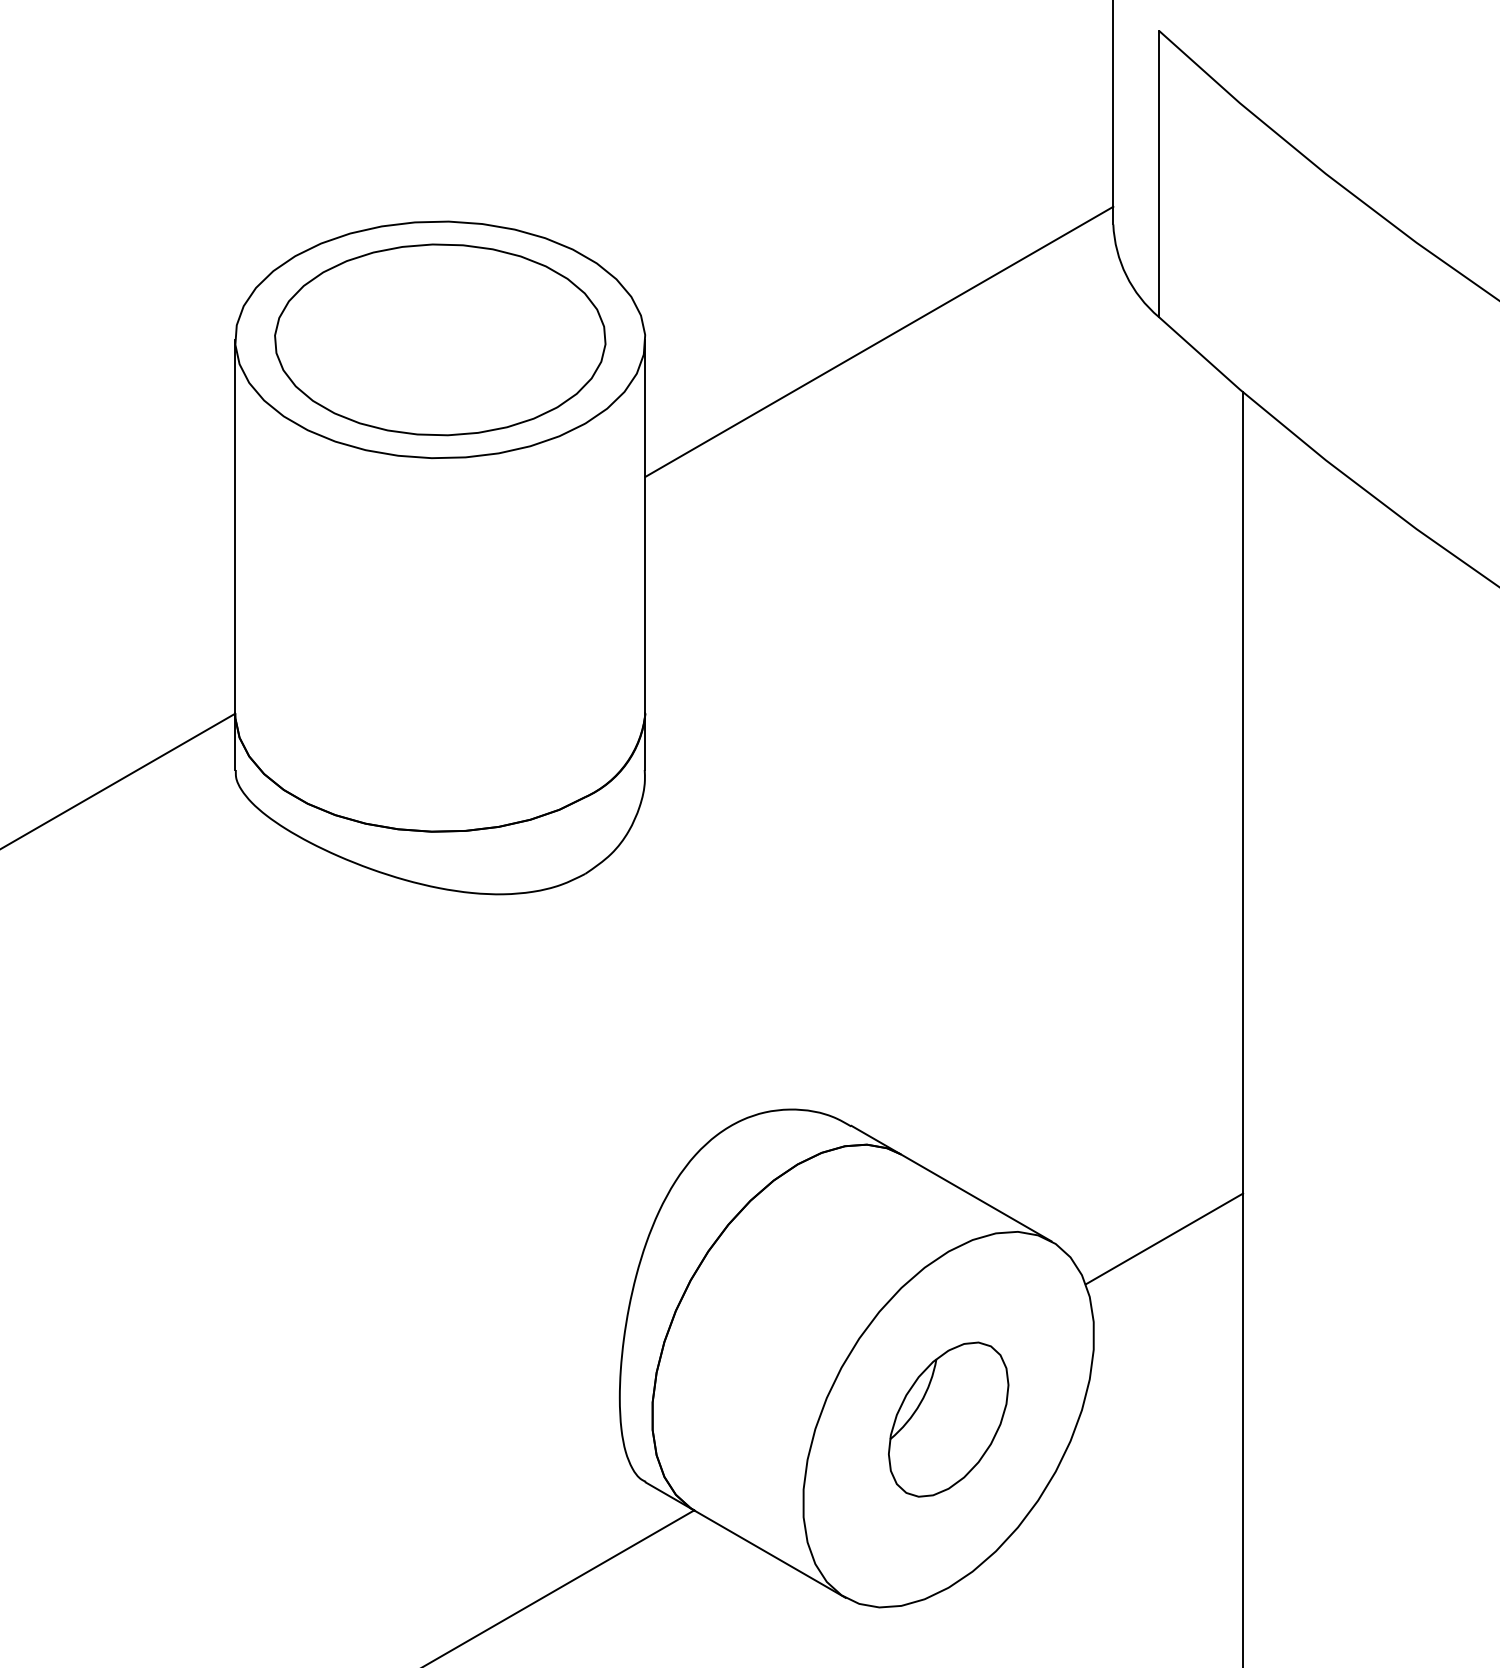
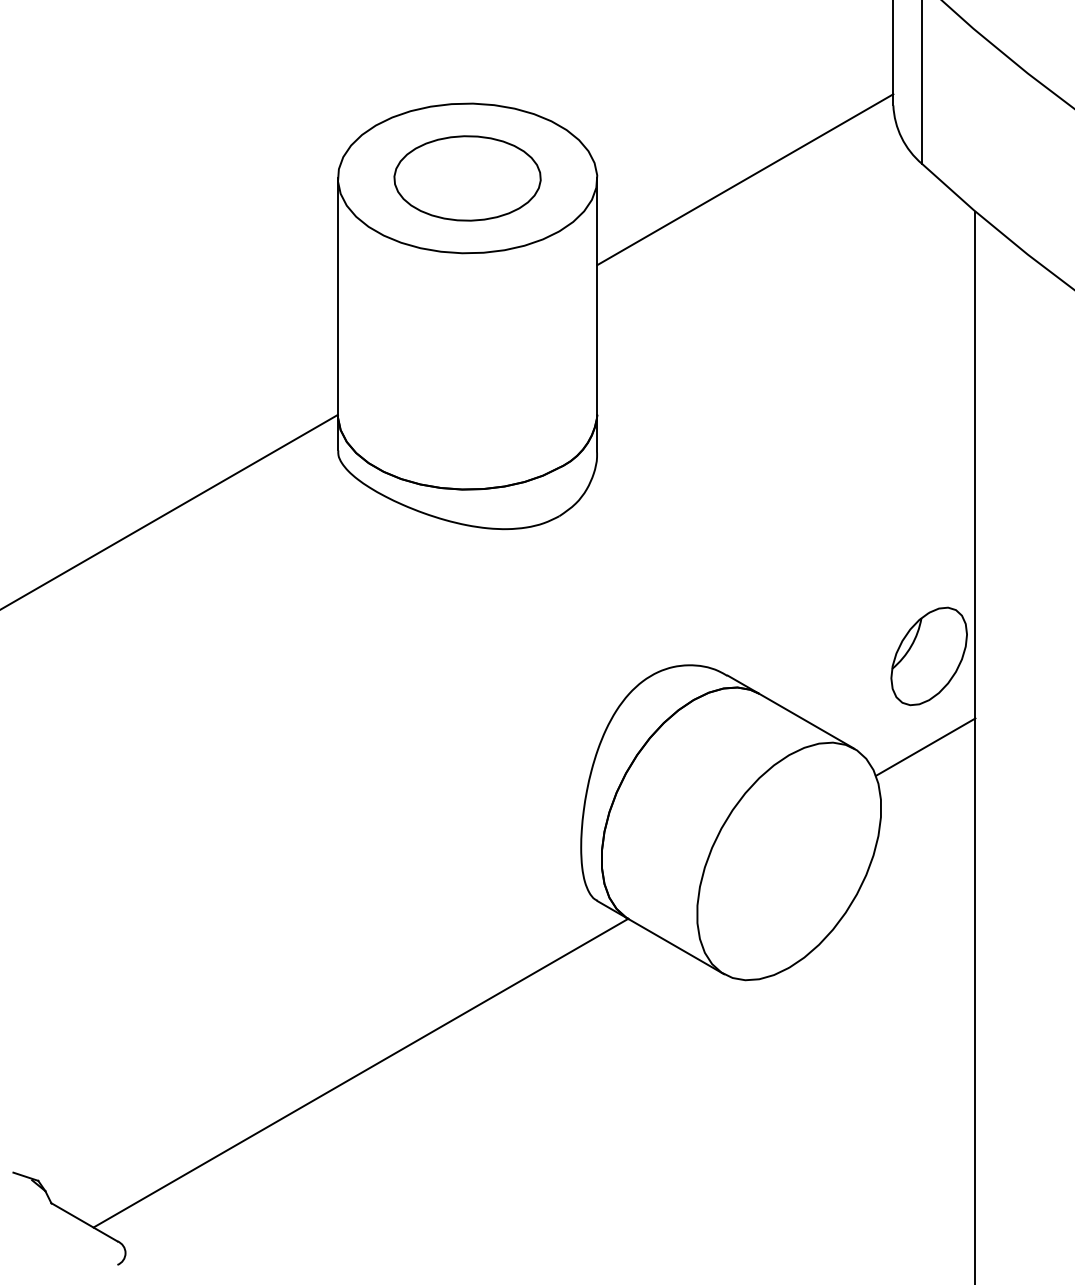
part: (440, 339) -> (467, 178), size x0.7
part: (947, 1419) -> (928, 656), moved

